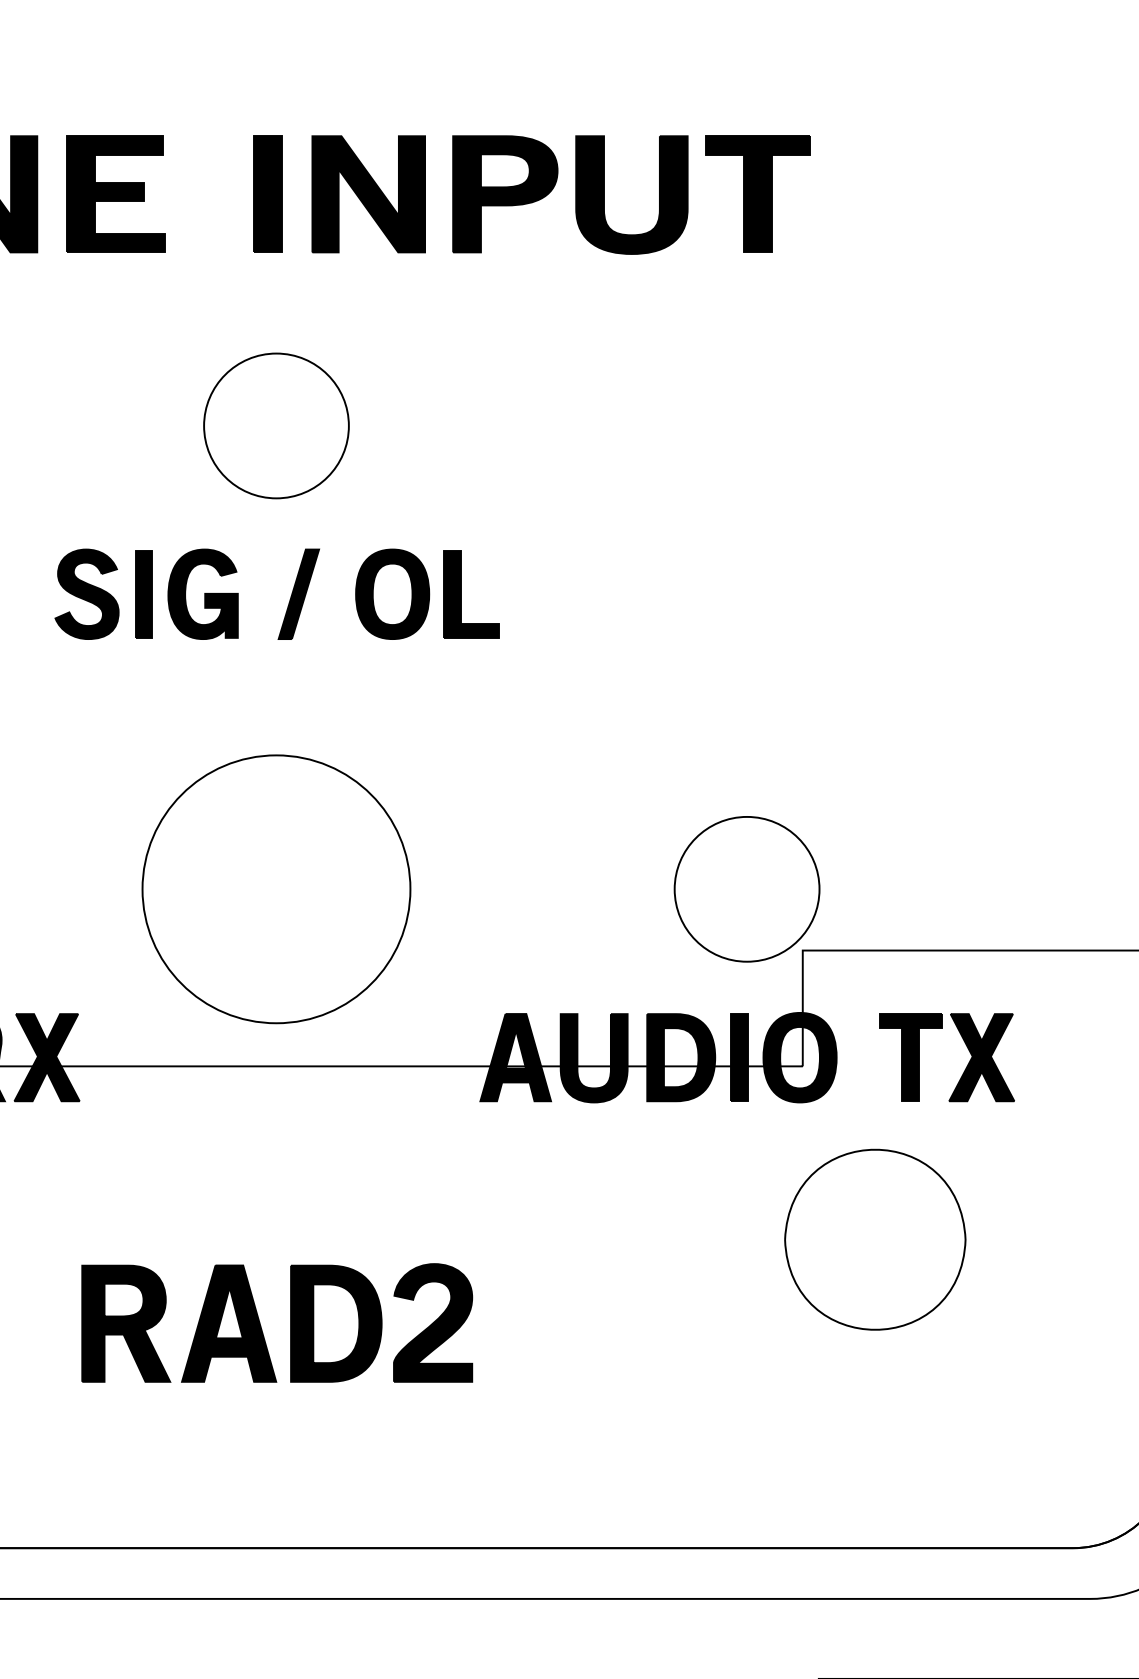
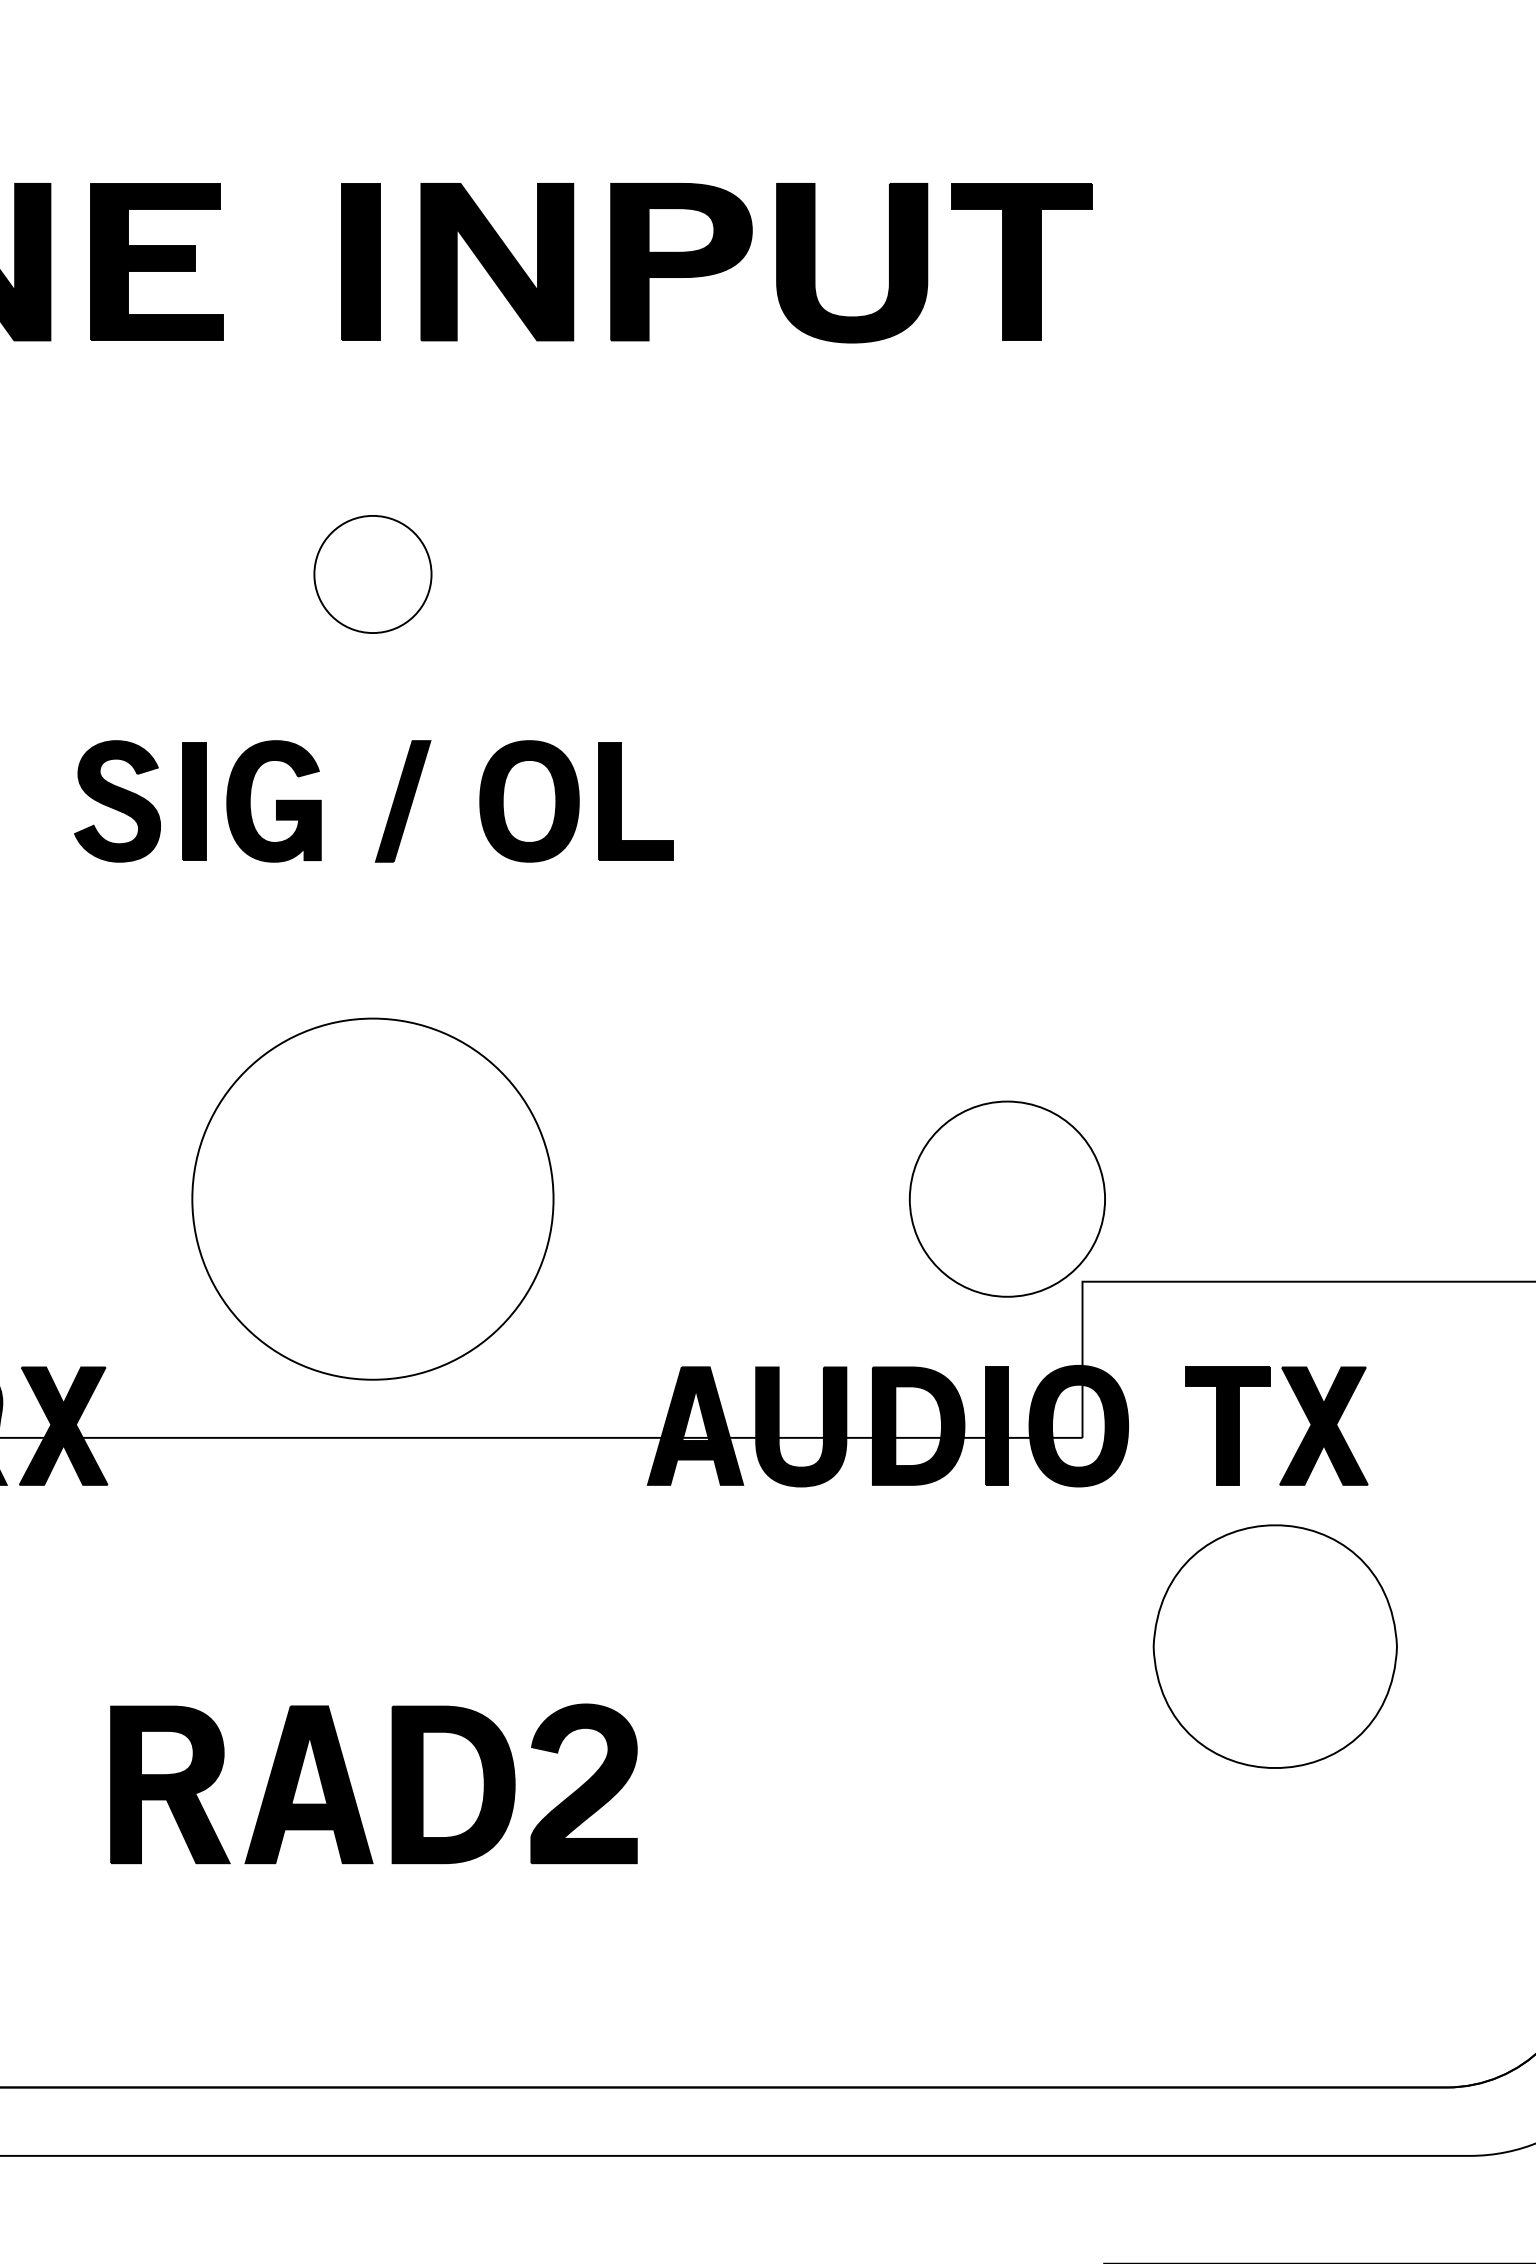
part: (276, 426) -> (372, 574), size x0.6
part: (874, 1239) -> (1274, 1646), moved

